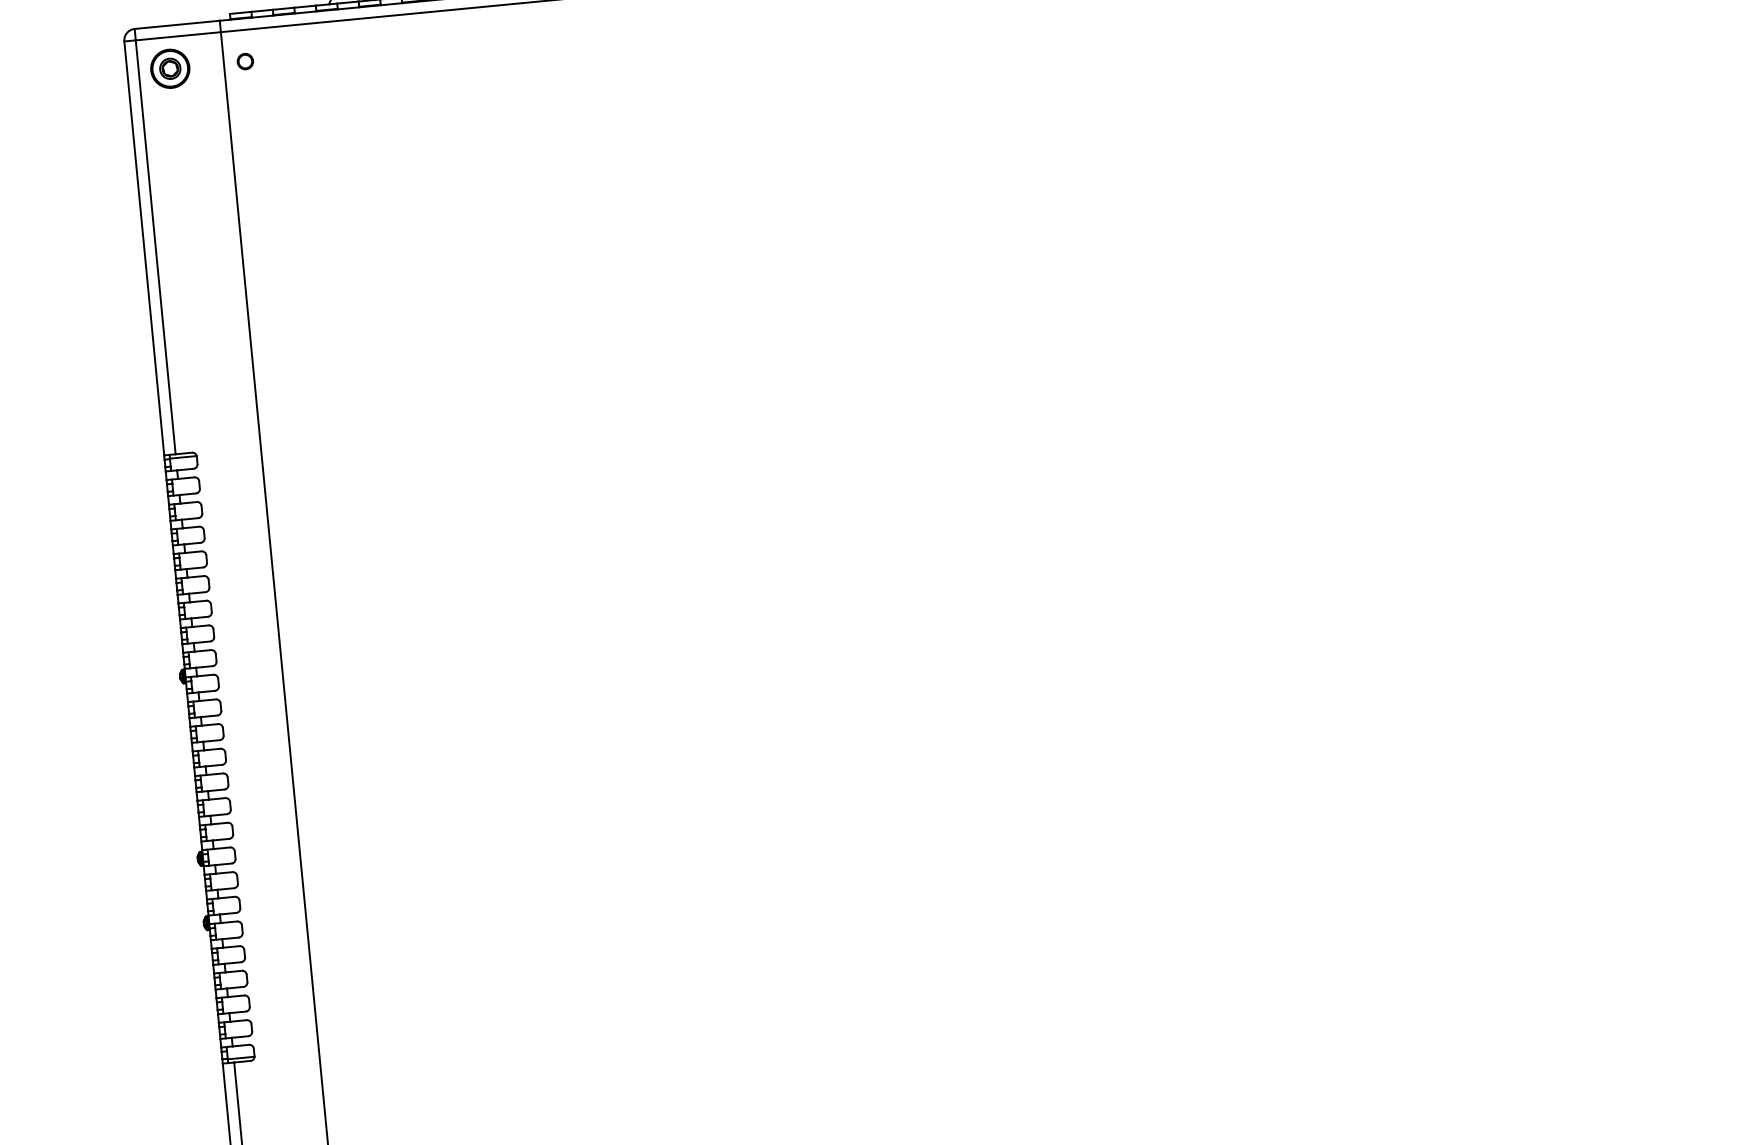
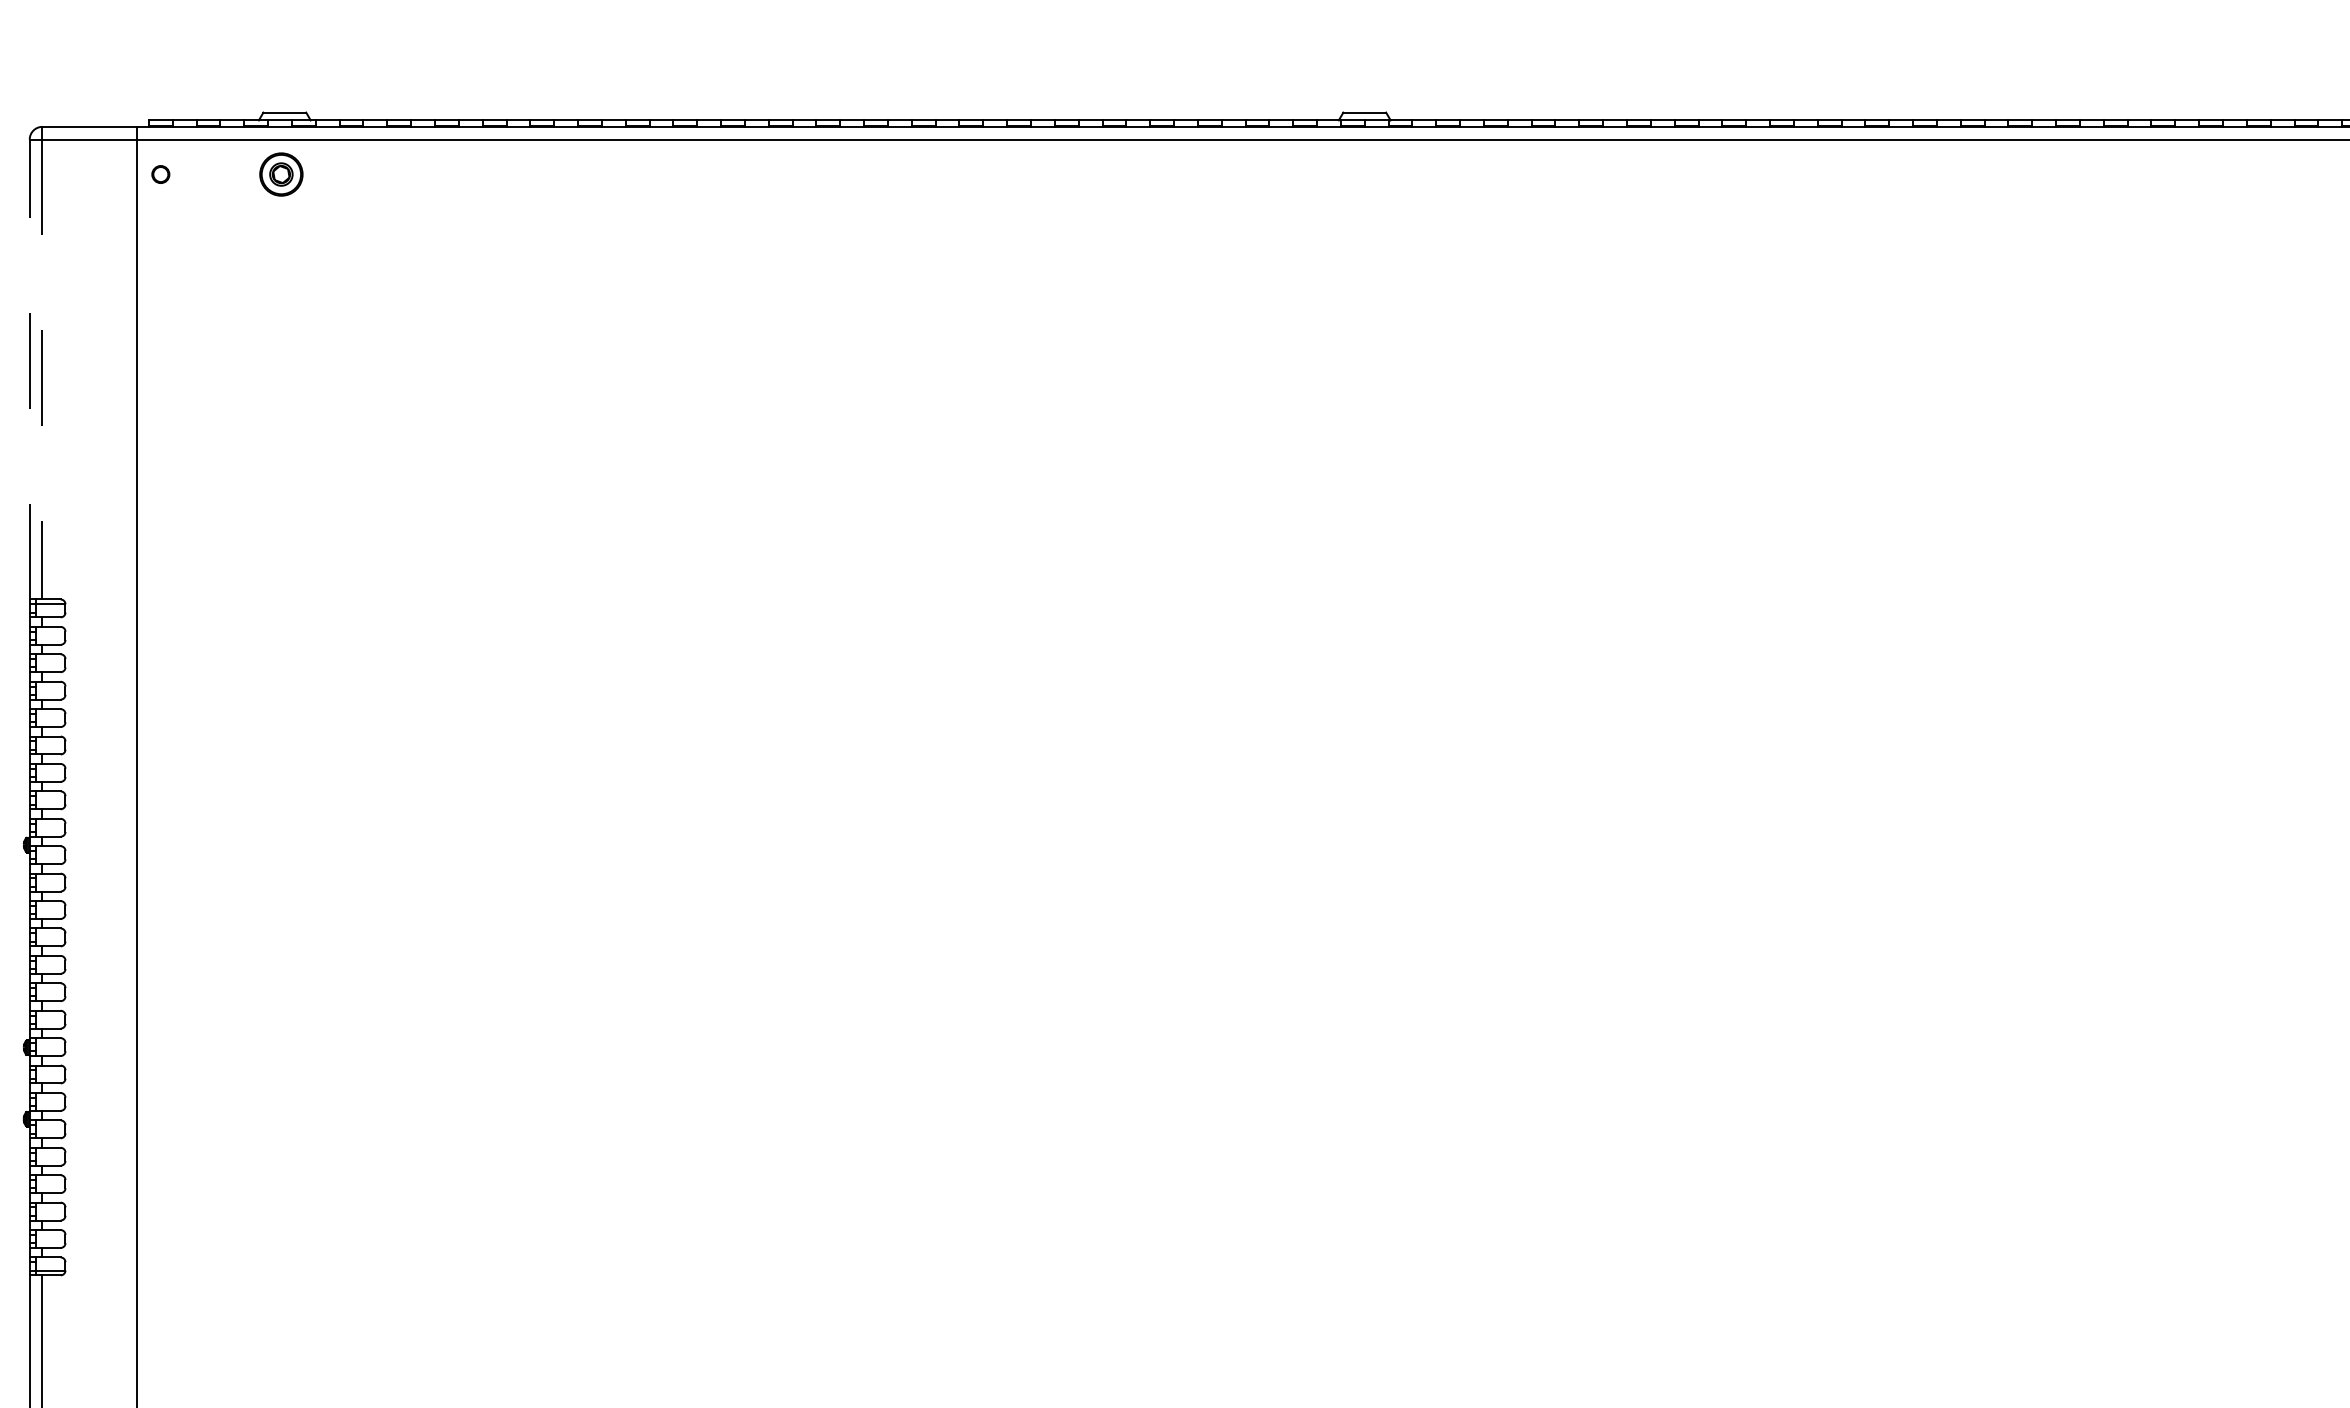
part: (170, 68) -> (281, 174), moved
line: (155, 247) -> (42, 369), solid -> dashed
line: (144, 248) -> (29, 369), solid -> dashed

